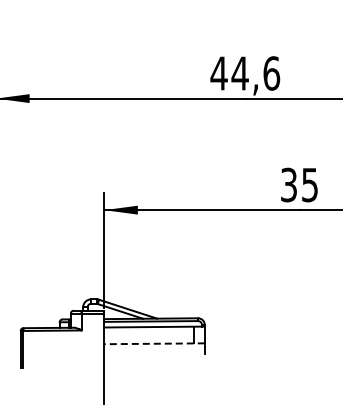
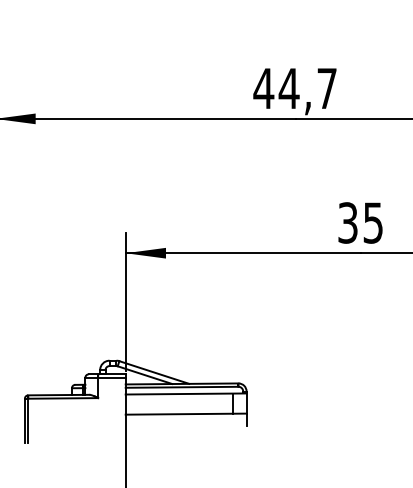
text: (271, 73) -> (326, 88), 44,6 -> 44,7
line: (154, 343) -> (186, 413), dashed -> solid

